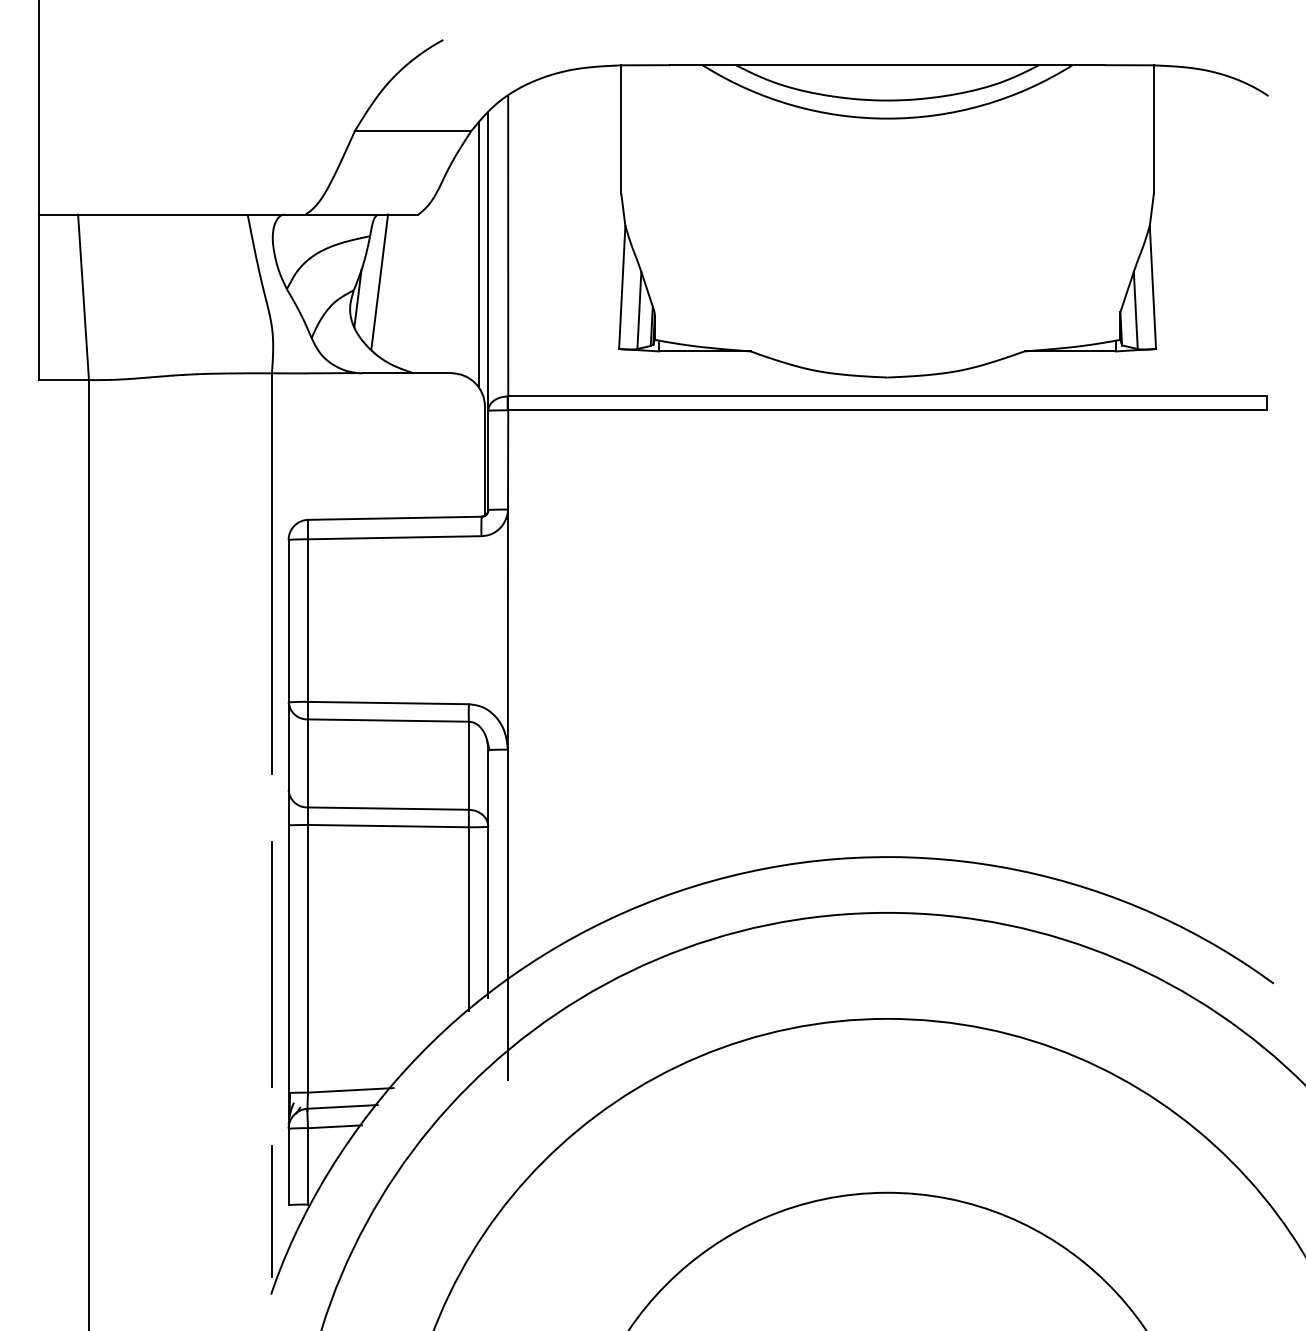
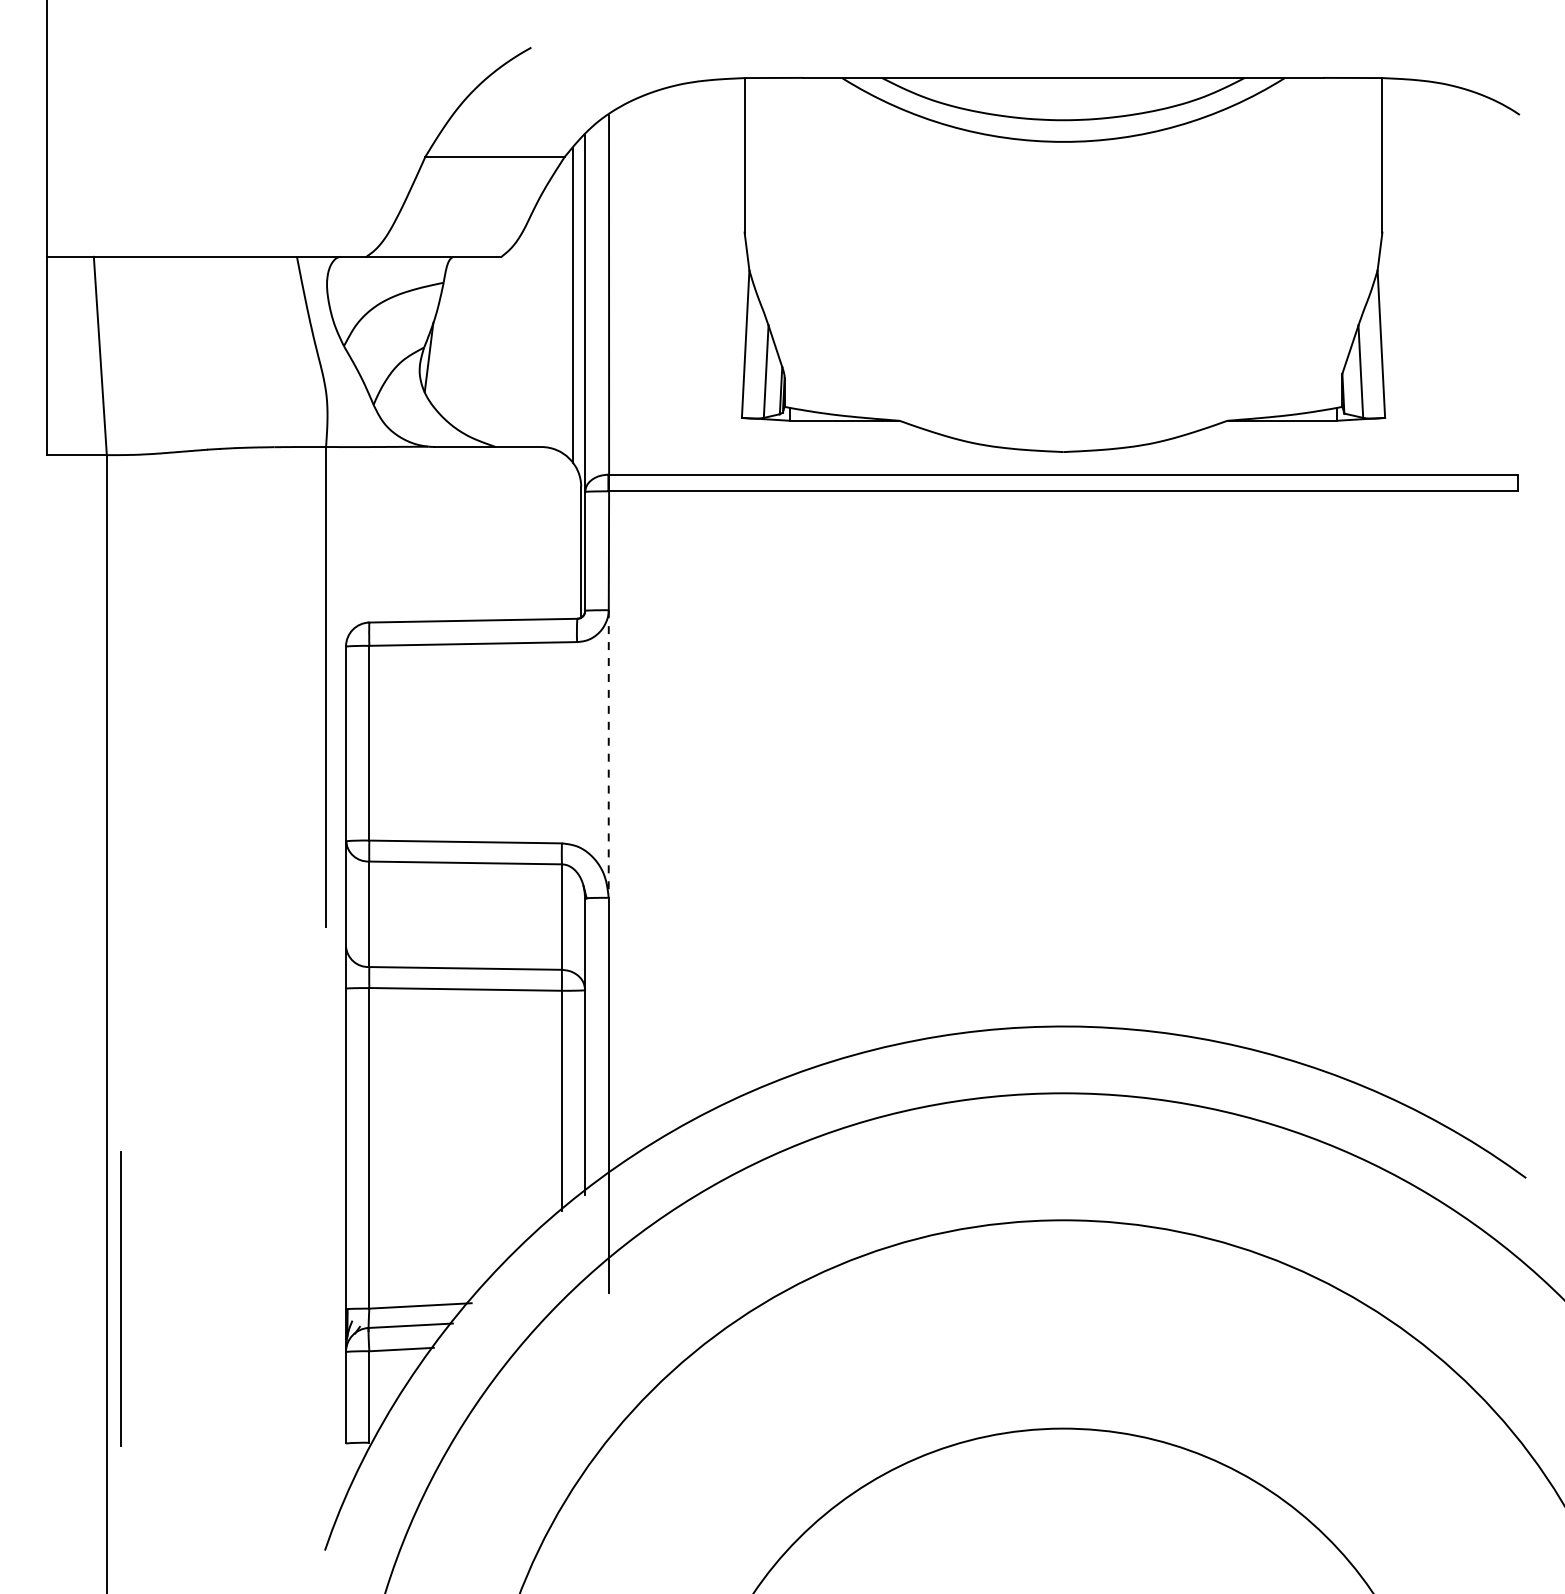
line: (380, 281) -> (455, 336), removed
line: (507, 630) -> (608, 754), solid -> dashed
line: (271, 963) -> (120, 1298), moved
line: (272, 1211) -> (326, 1450), removed

